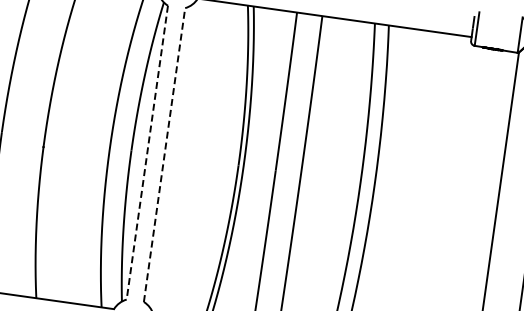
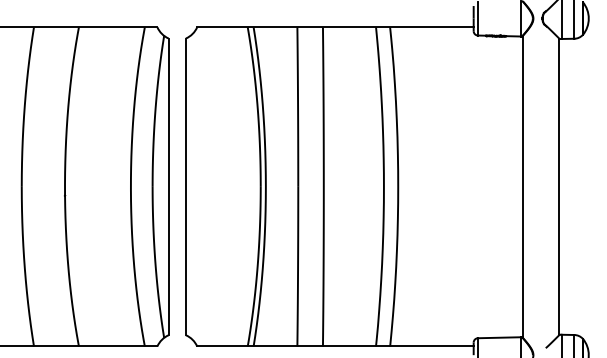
line: (147, 153) -> (168, 187), dashed -> solid
line: (164, 154) -> (185, 186), dashed -> solid

